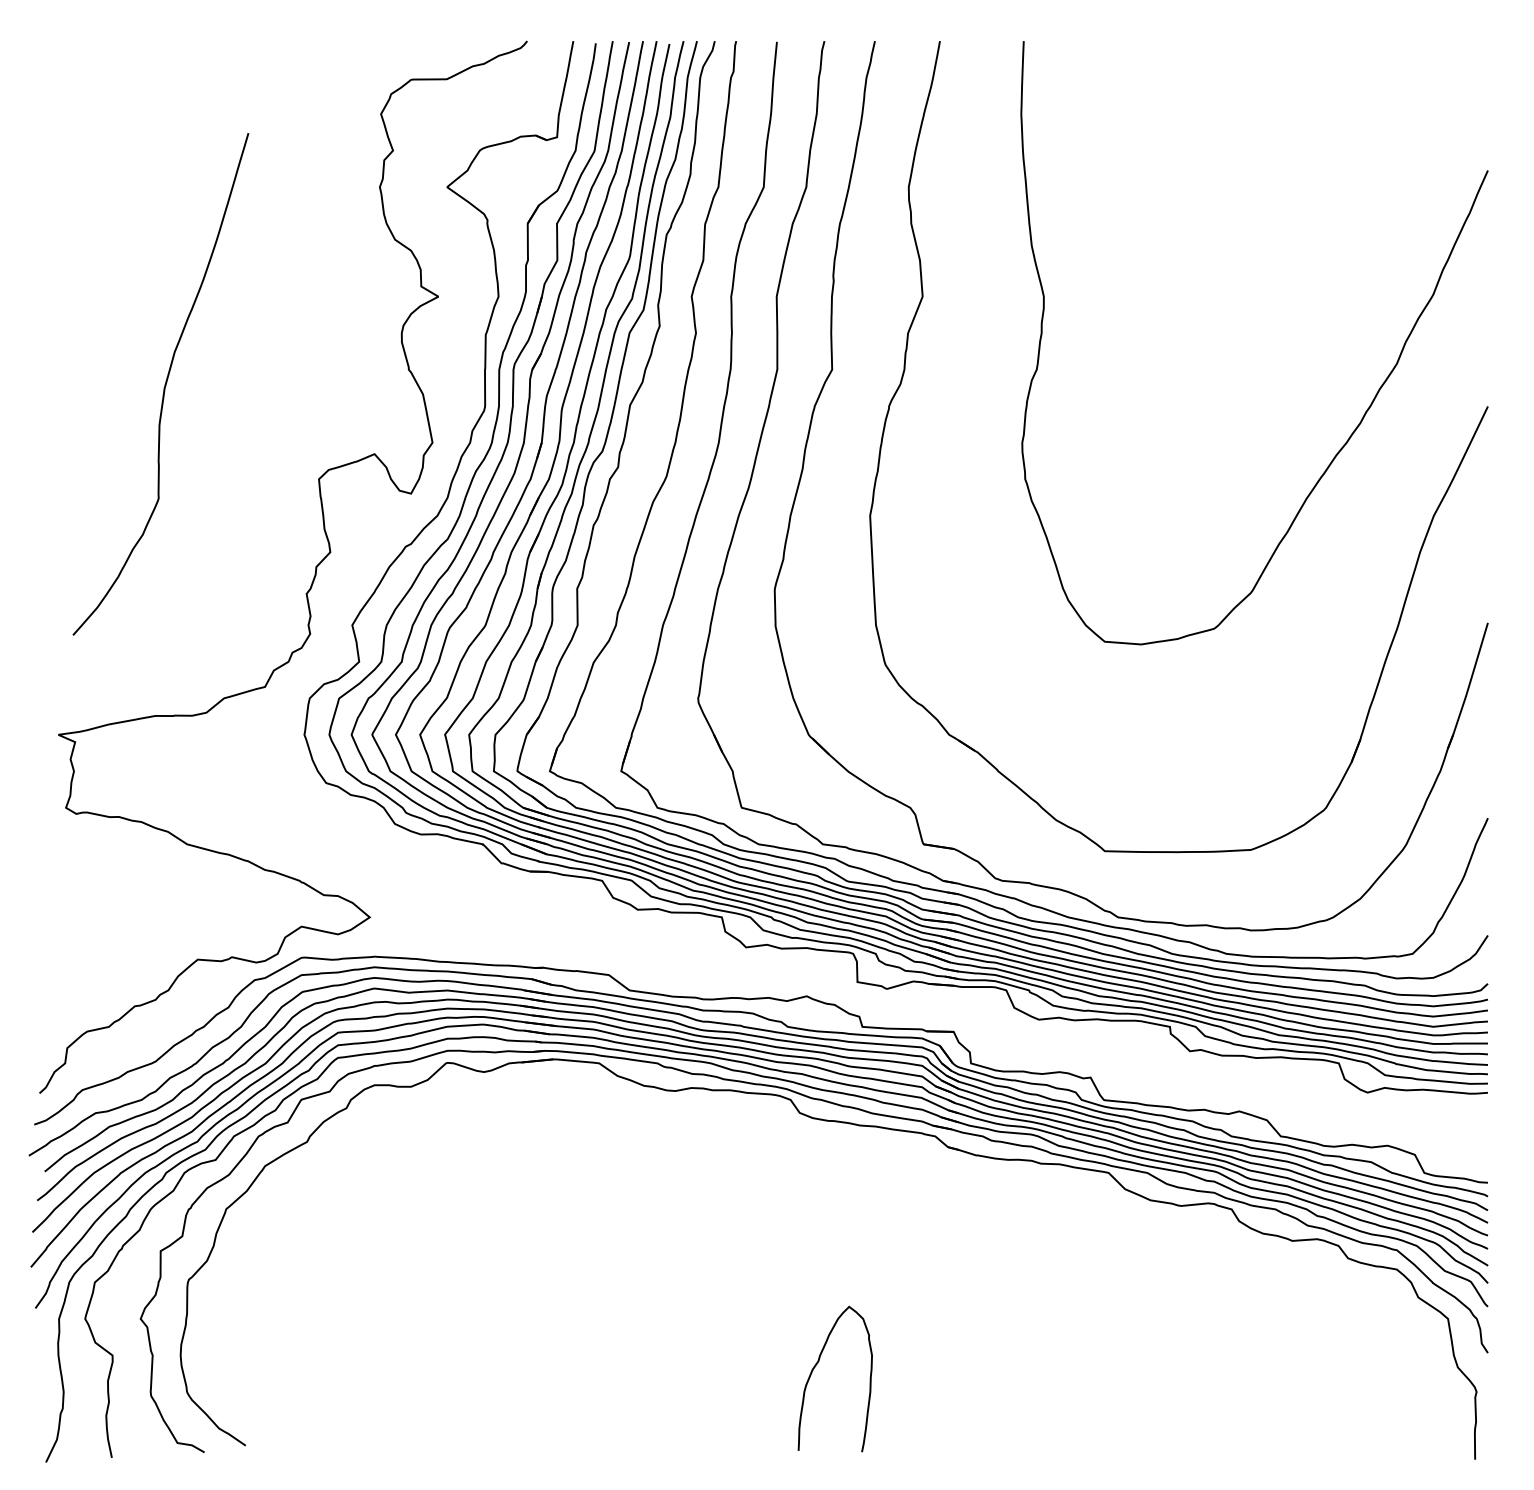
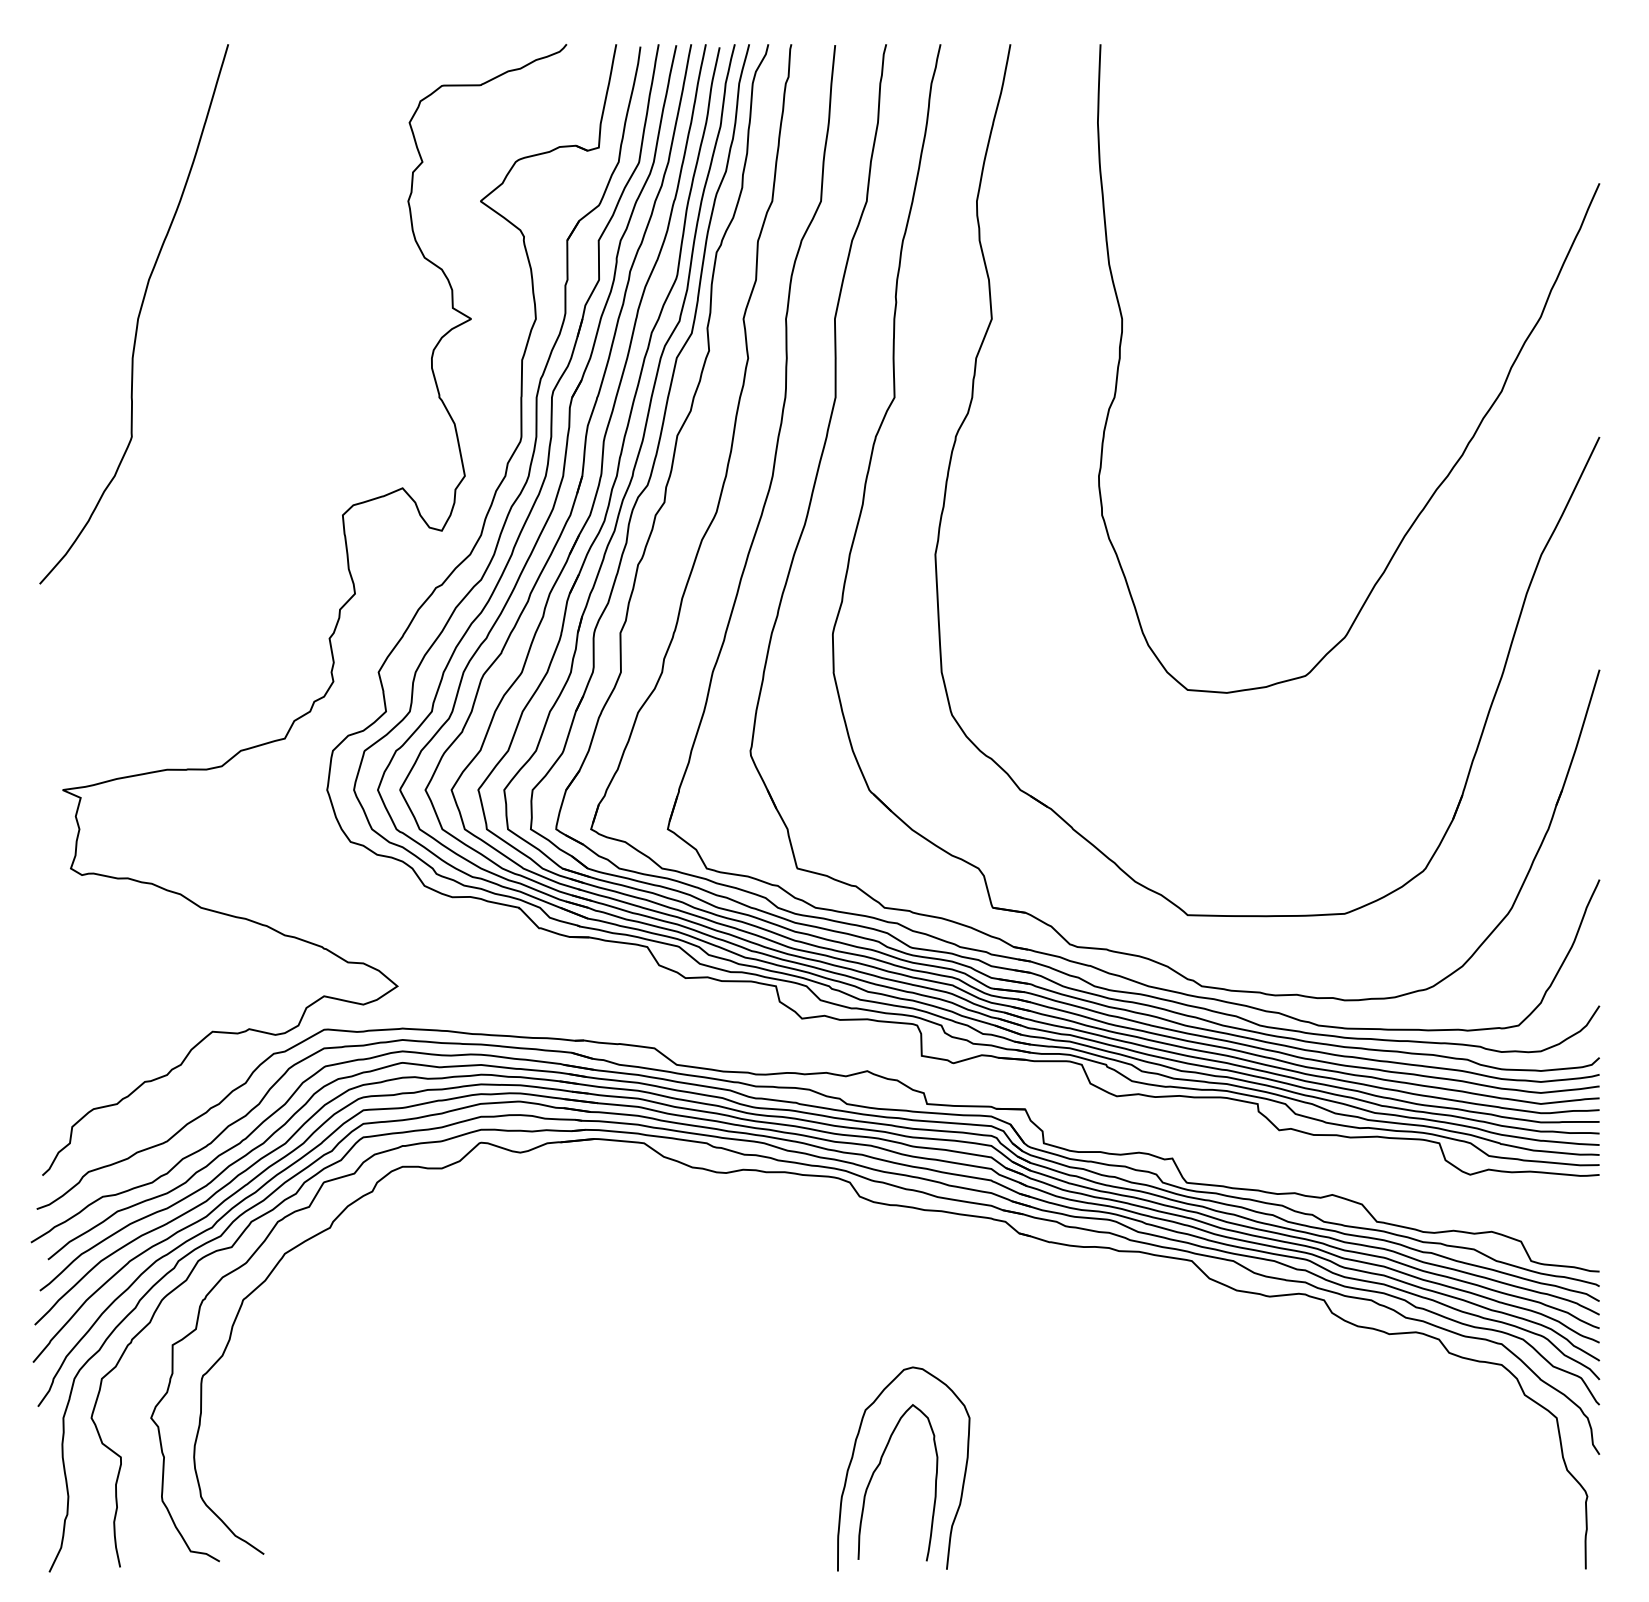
curve: (164, 384) -> (138, 314), moved
curve: (794, 1353) -> (854, 1455), added

